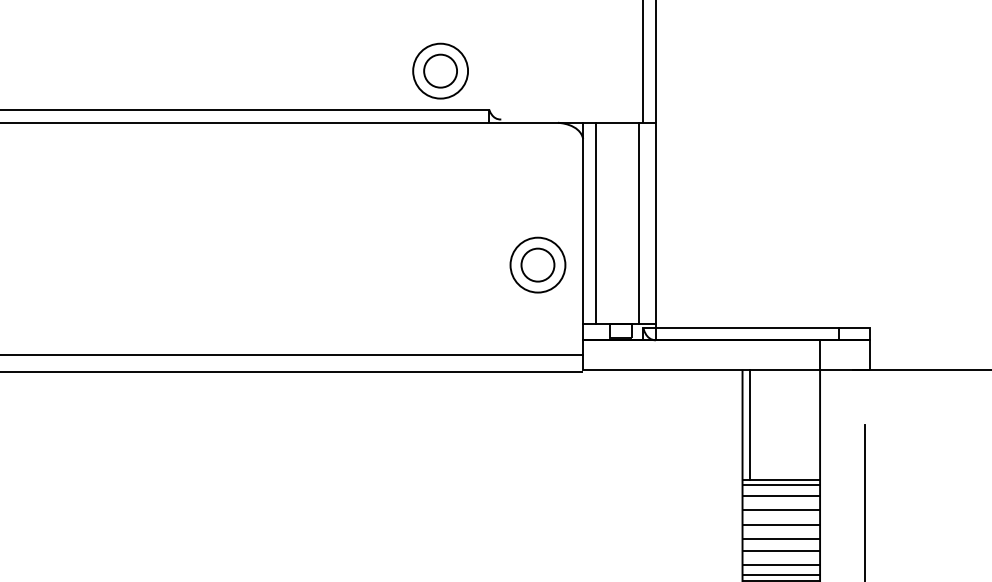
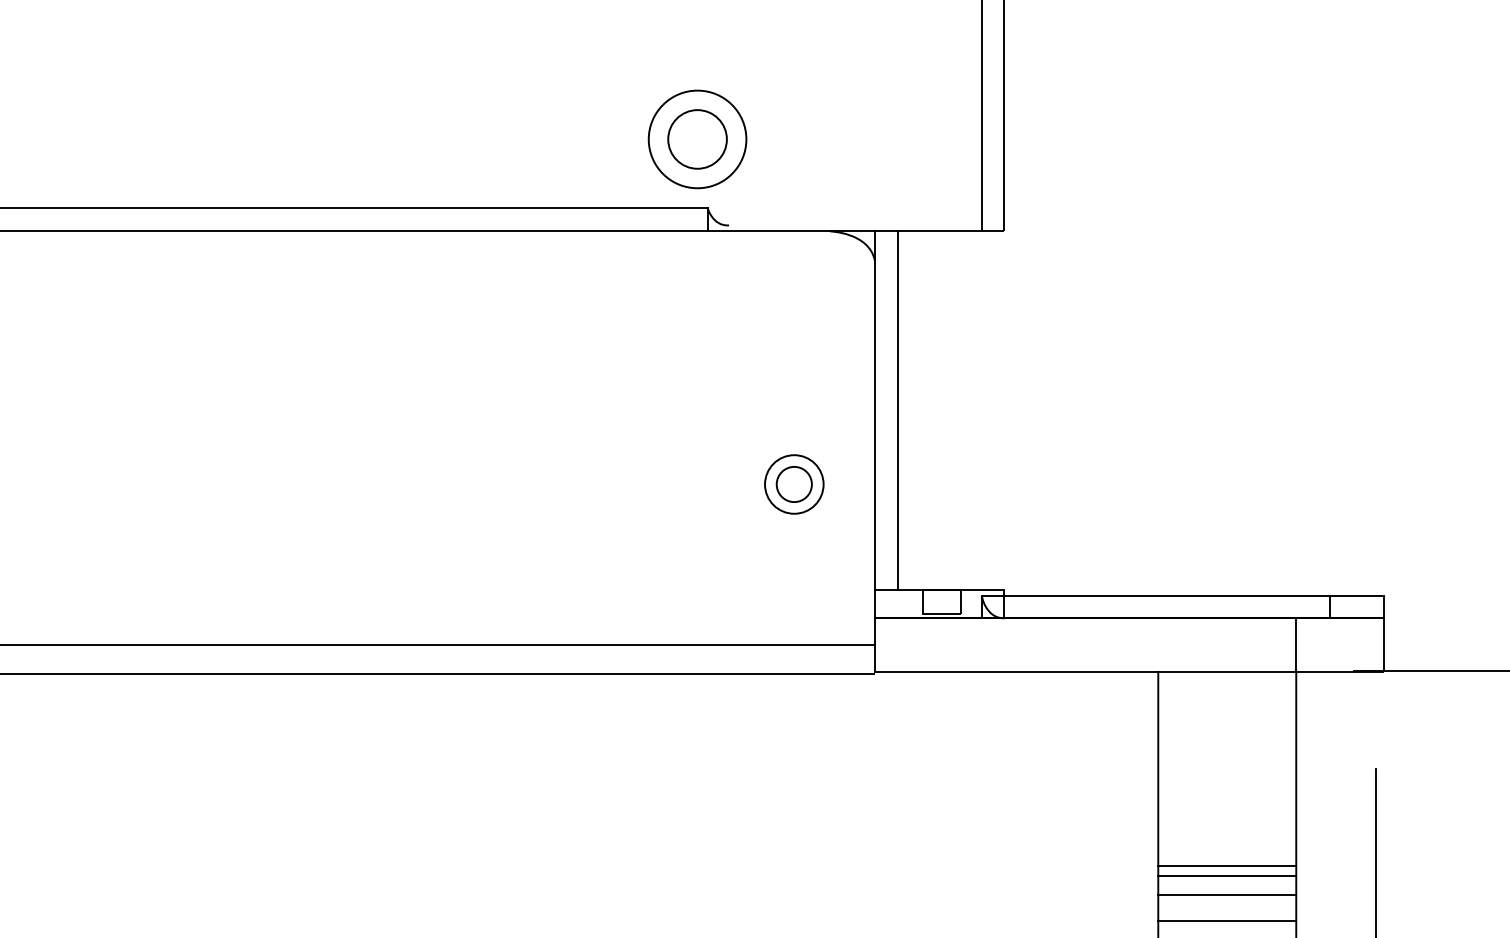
part: (440, 70) -> (697, 138), moved
line: (639, 223) -> (974, 410), removed
line: (656, 223) -> (1005, 410), removed
part: (537, 264) -> (793, 483), size x0.6
line: (749, 424) -> (1170, 768), removed

